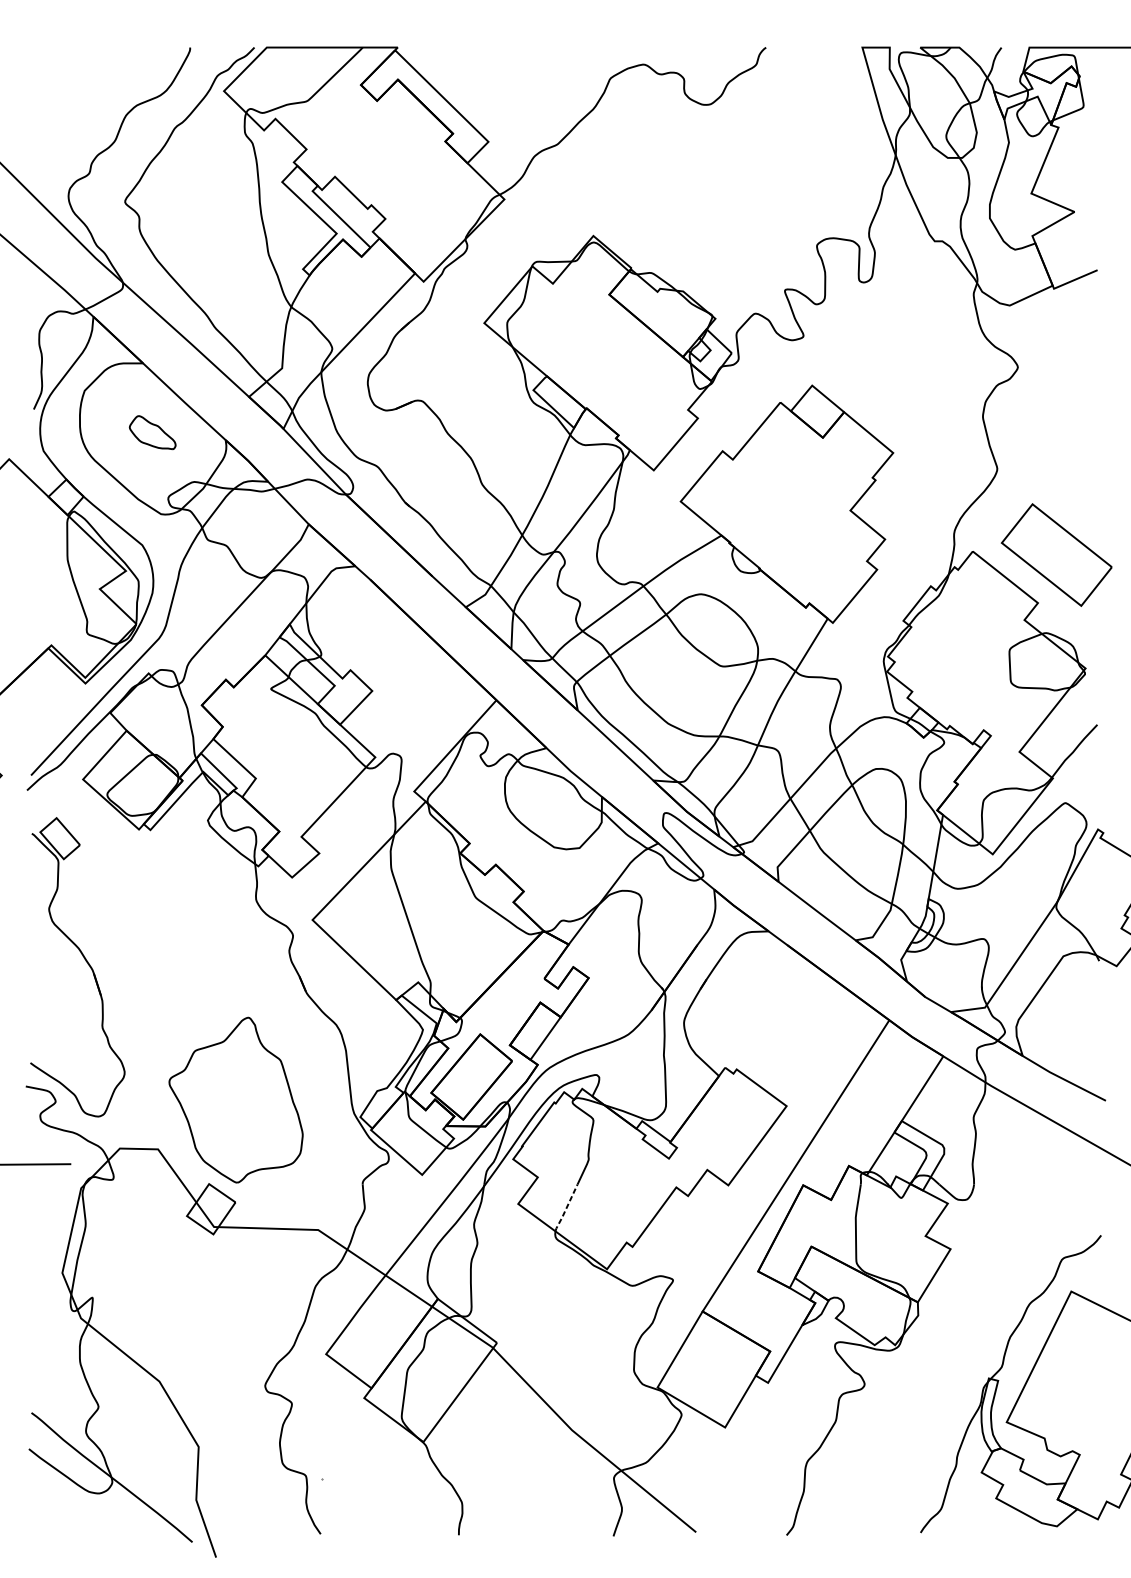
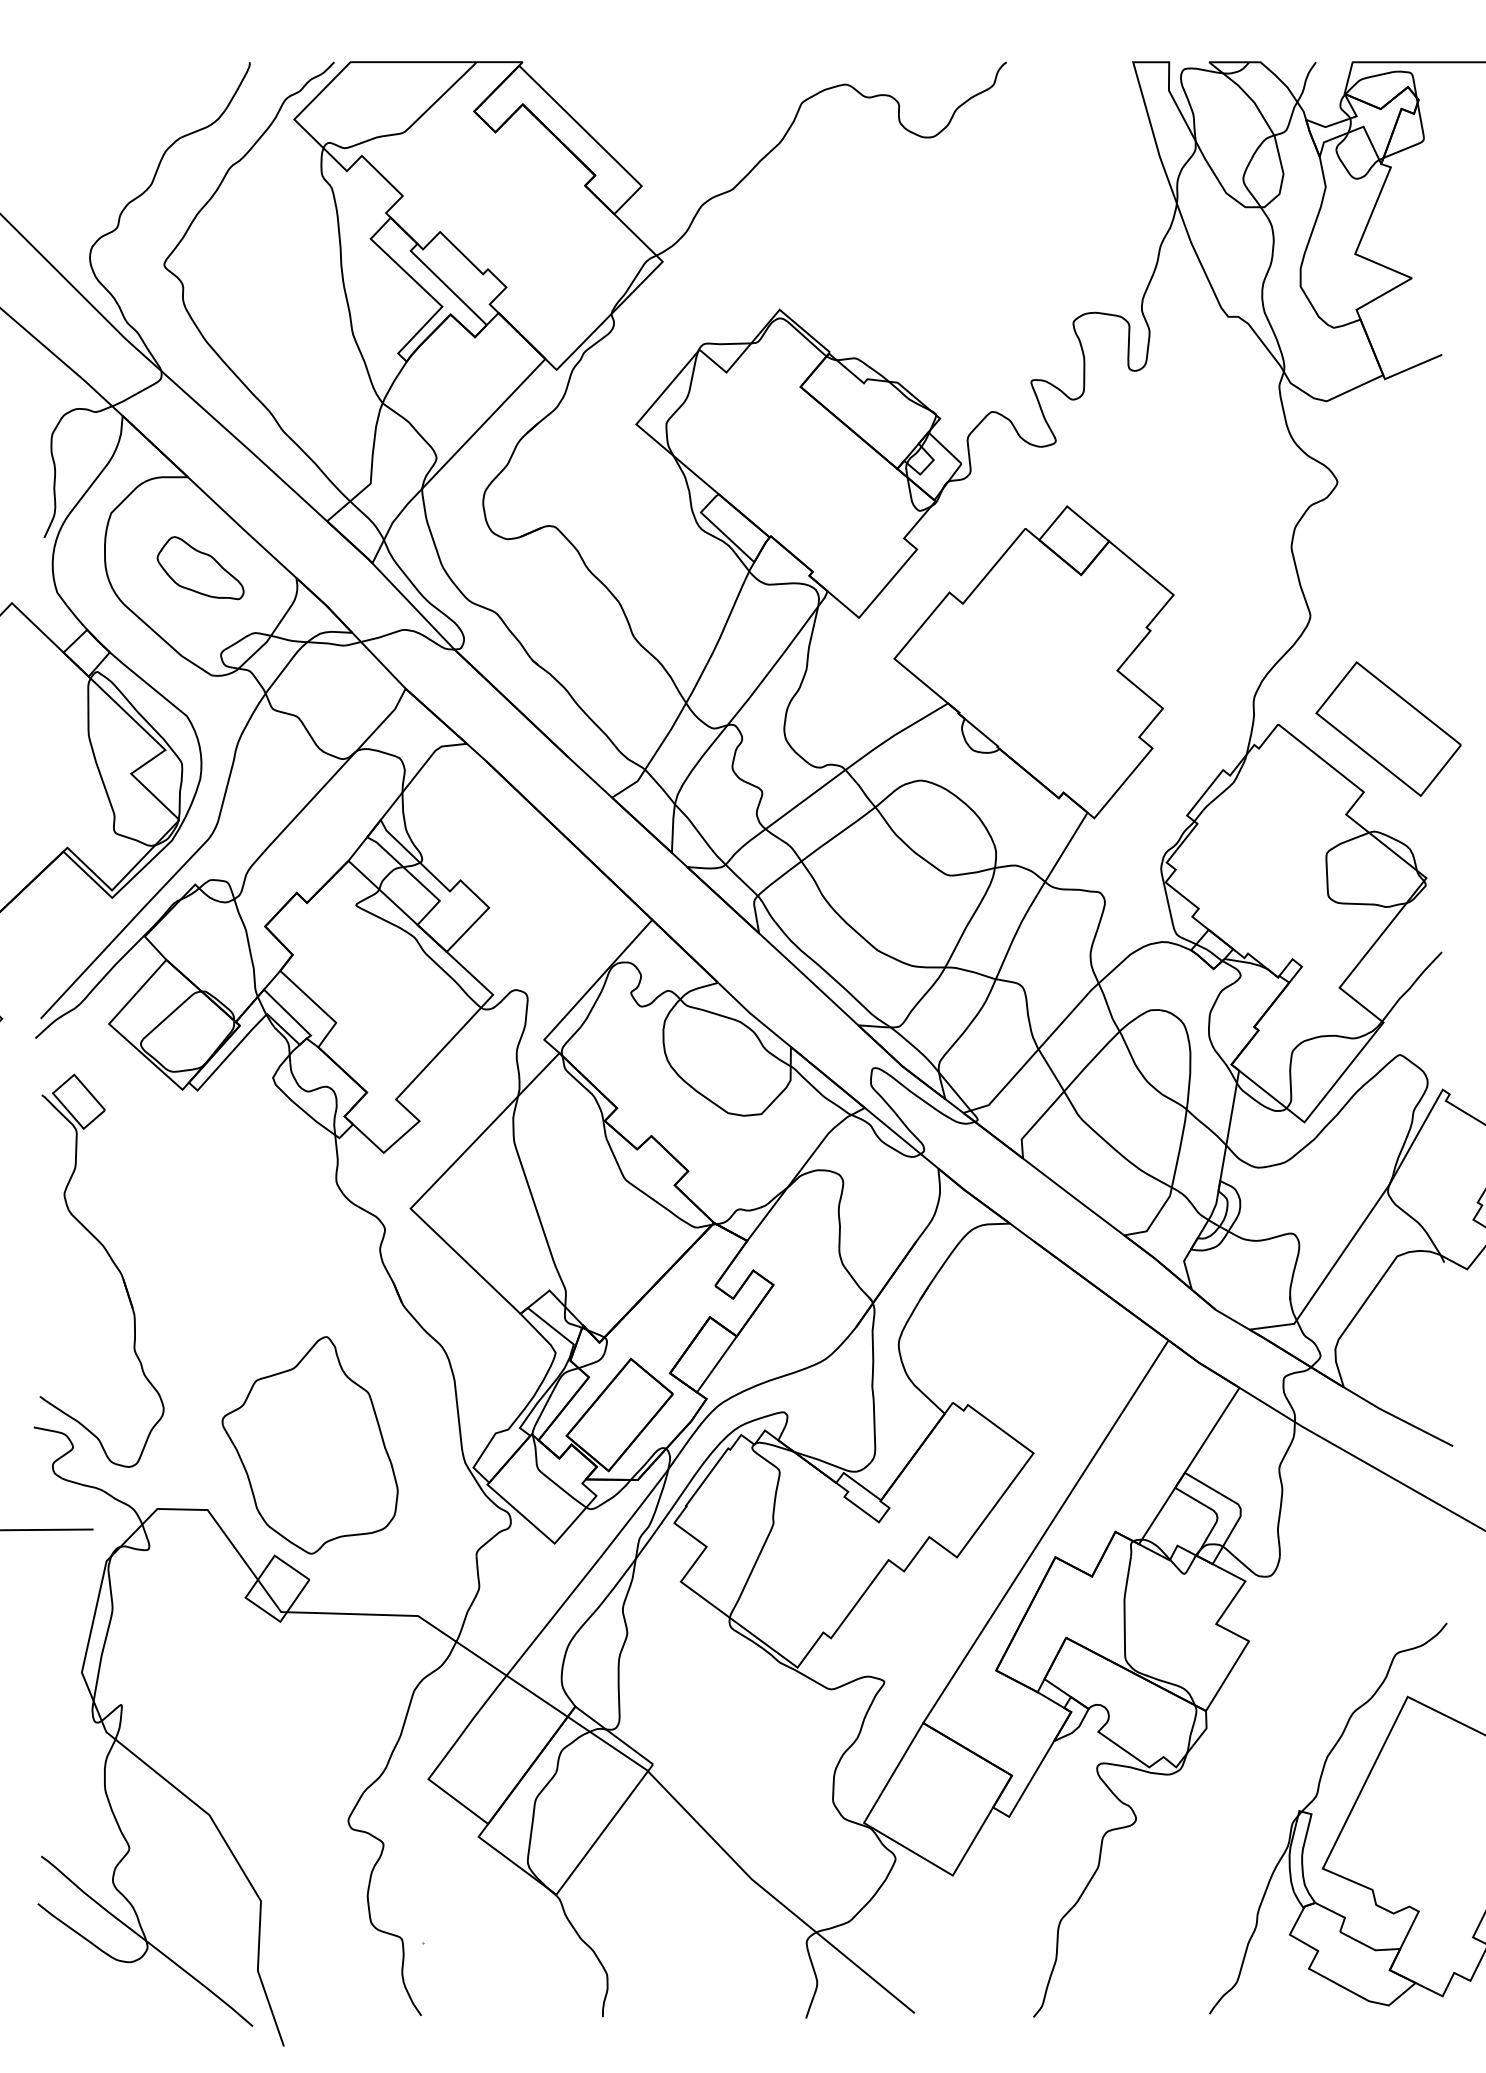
part: (152, 432) -> (200, 568), size x1.43
line: (565, 1209) -> (743, 1588), dashed -> solid

